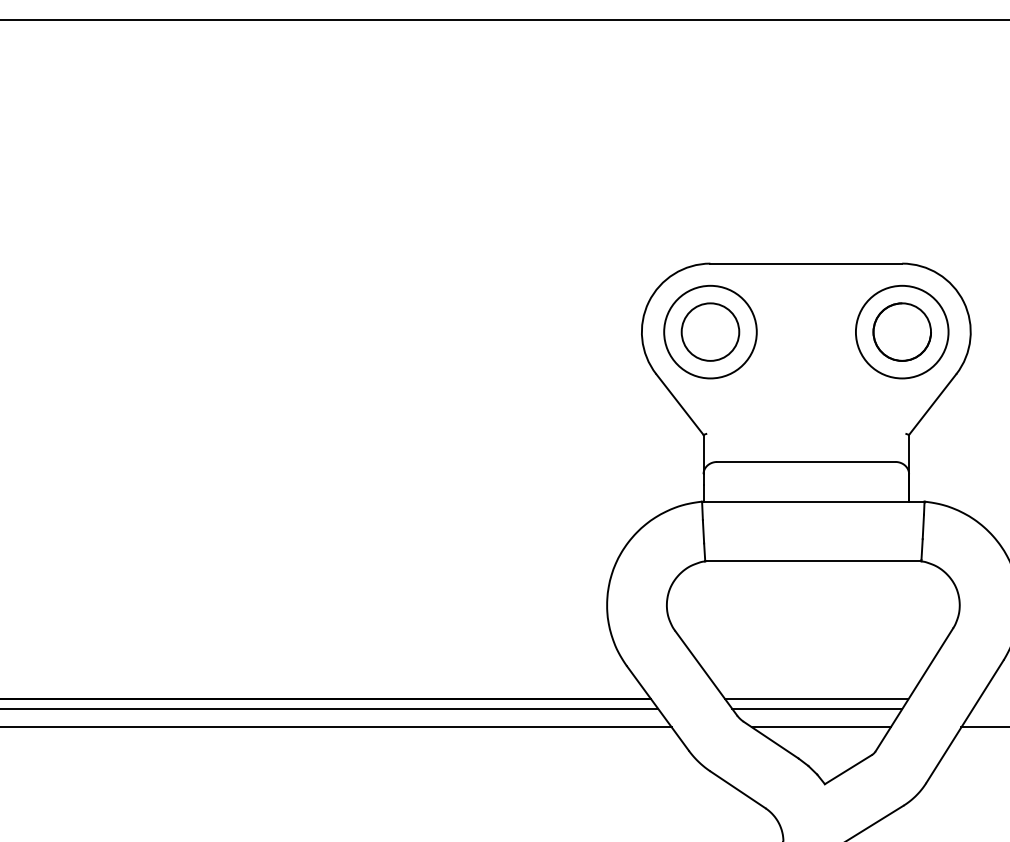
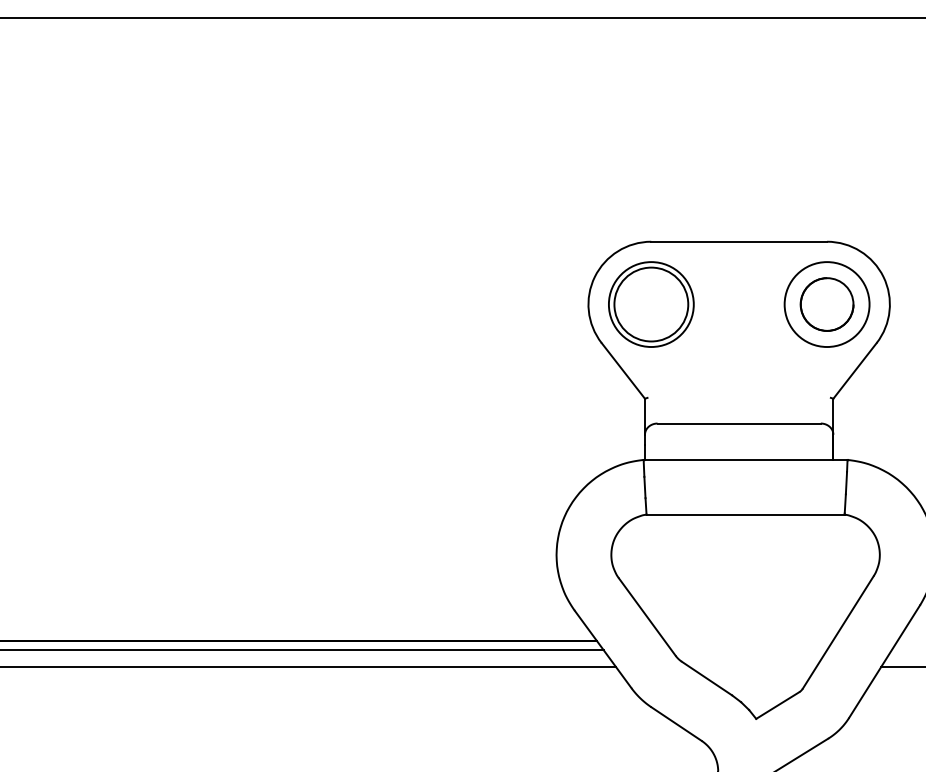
circle: (710, 331) -> (651, 303), size x1.4
line: (816, 699) -> (748, 641), removed
line: (817, 708) -> (749, 649), removed
line: (821, 727) -> (753, 666), removed

